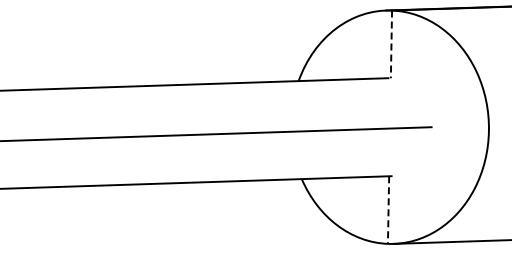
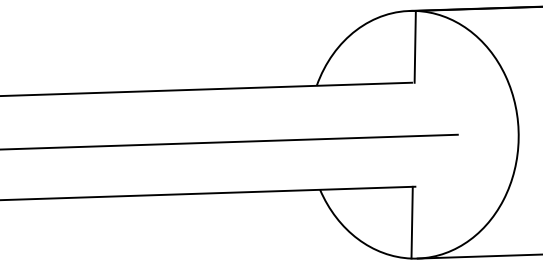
line: (391, 44) -> (415, 46), dashed -> solid
line: (388, 210) -> (412, 223), dashed -> solid

